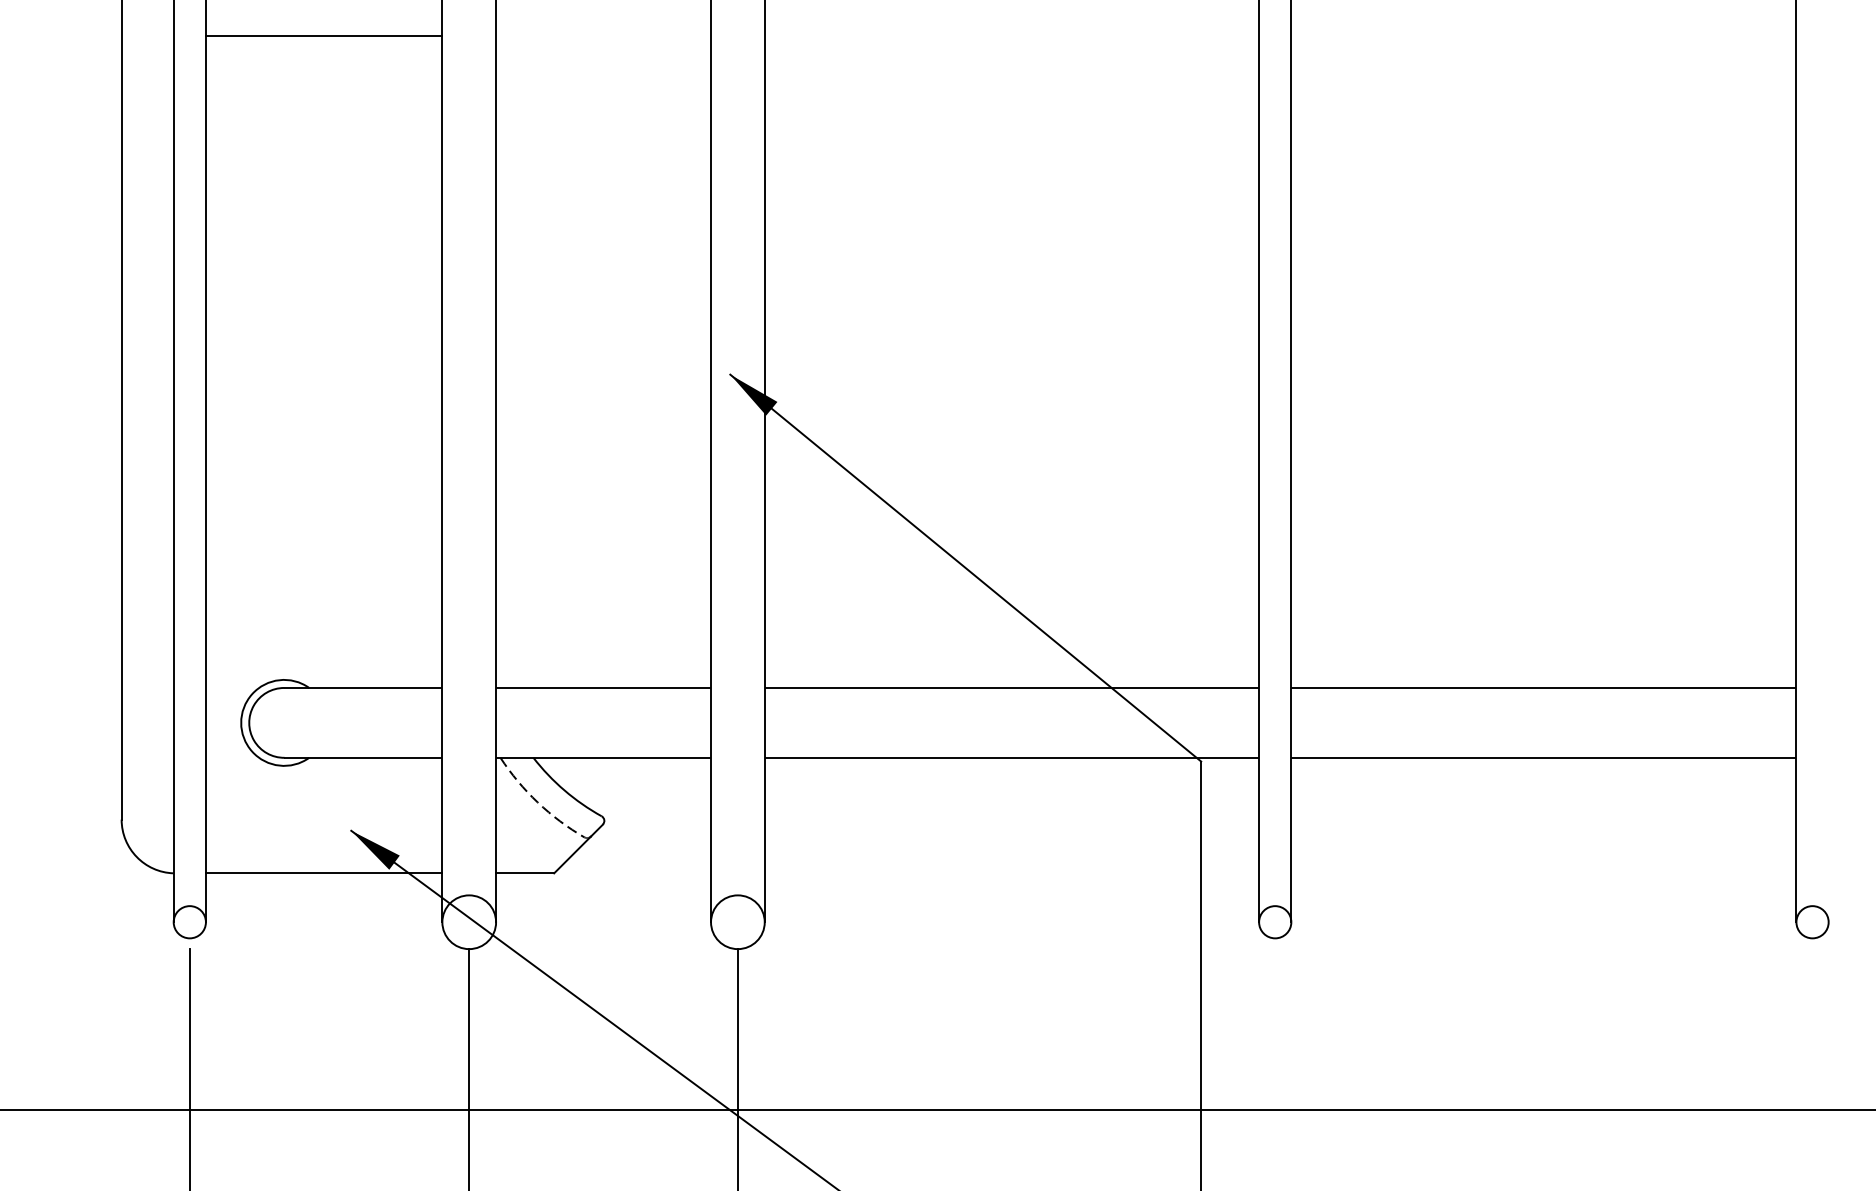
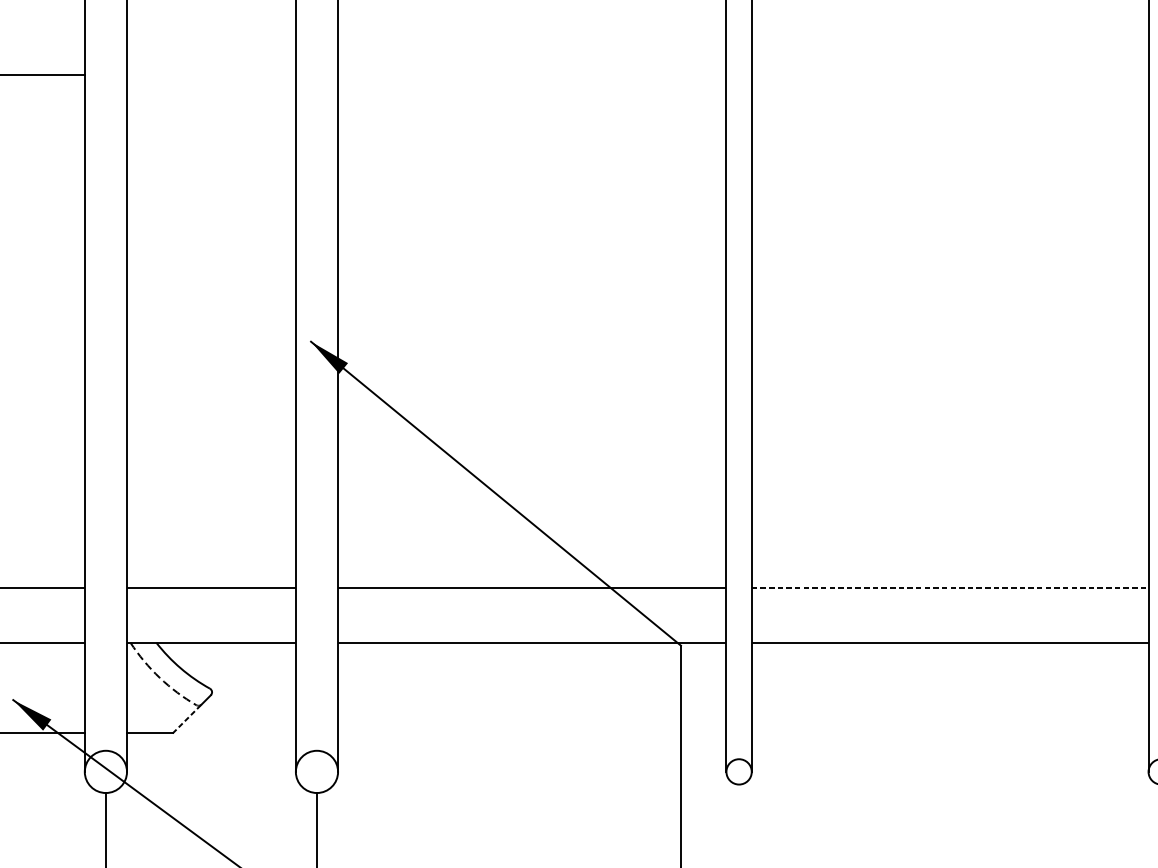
line: (1543, 687) -> (949, 587), solid -> dashed
line: (572, 854) -> (187, 718), solid -> dashed

